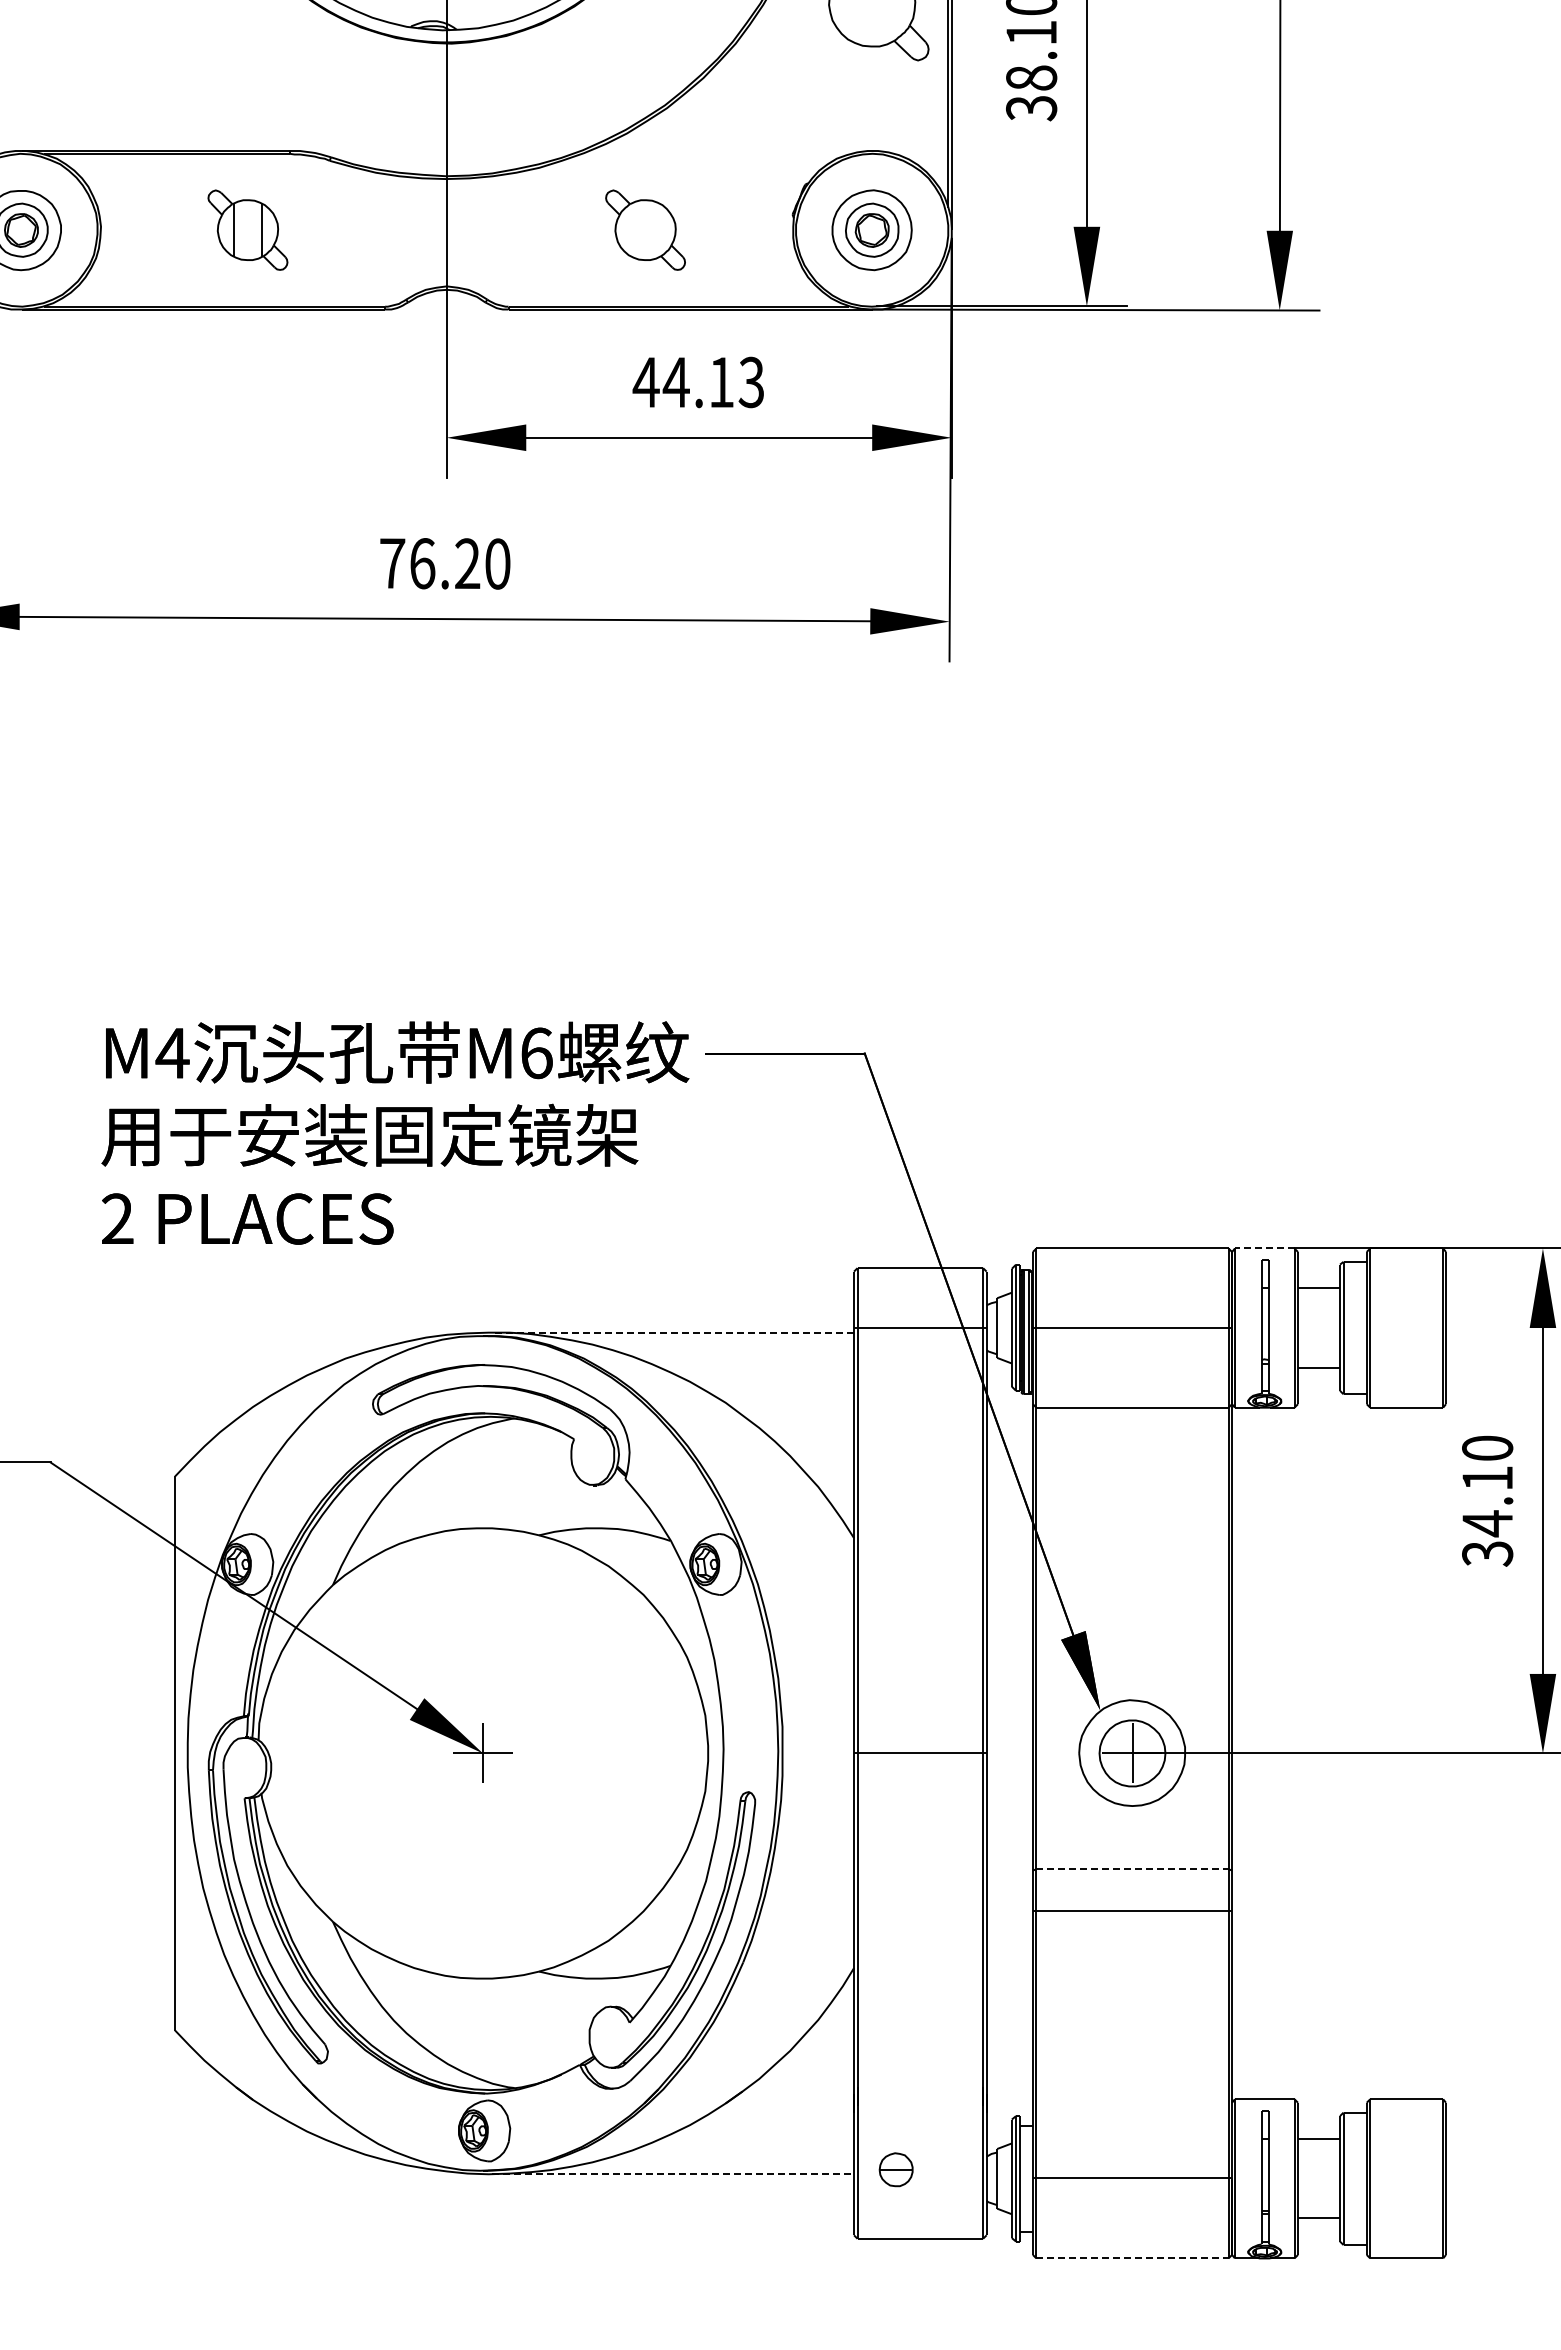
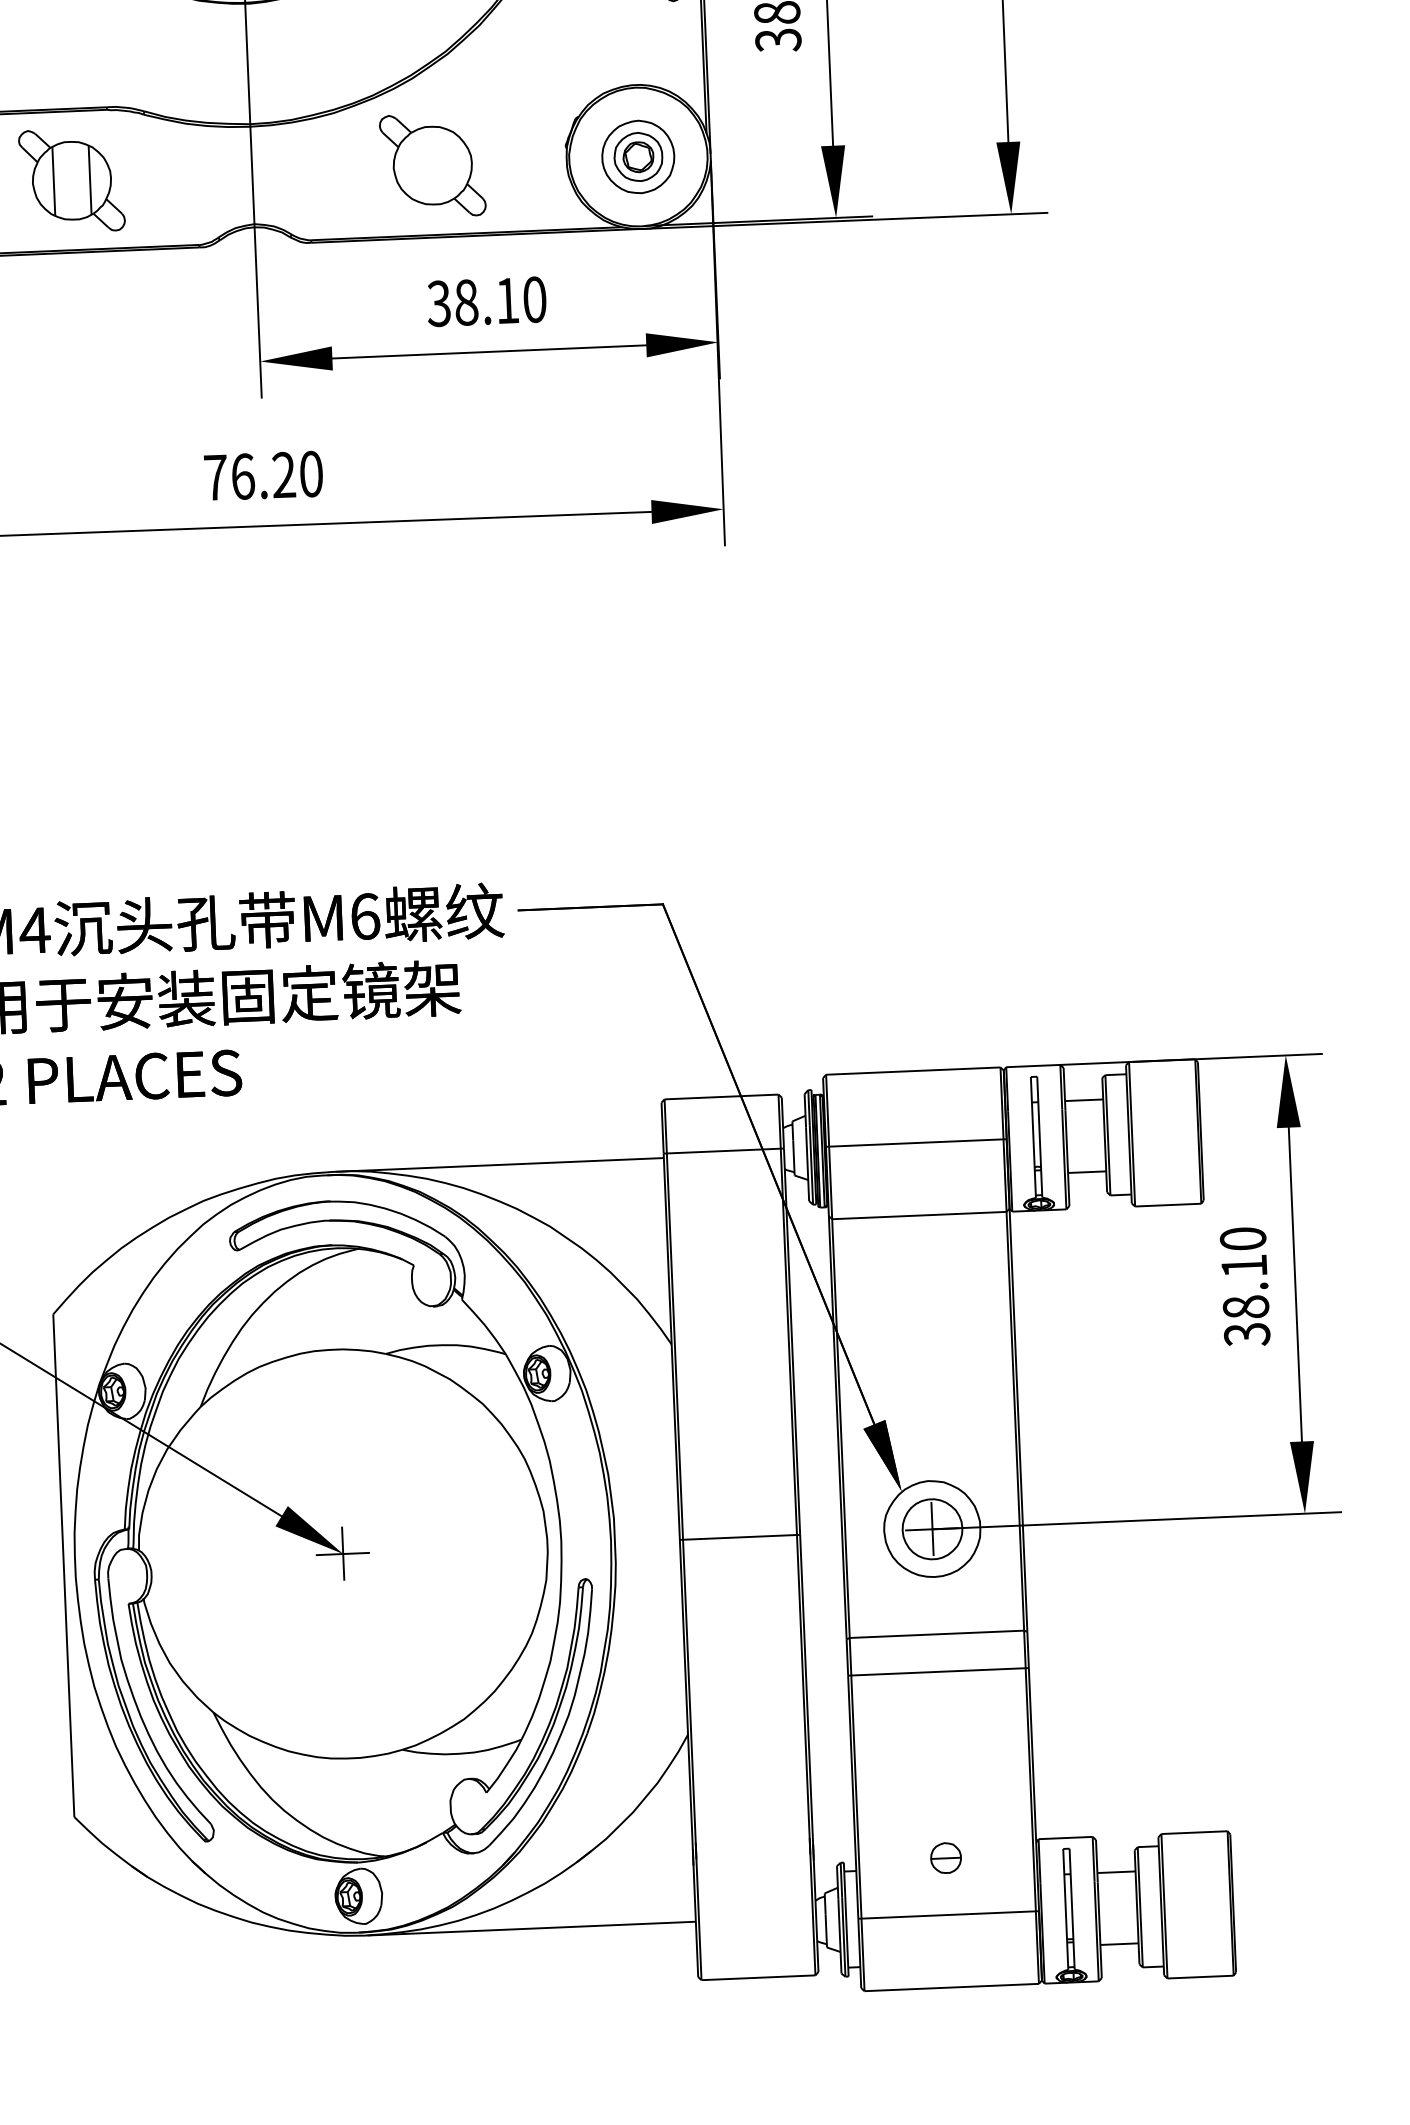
part: (247, 229) -> (71, 180), size x1.43
part: (645, 229) -> (432, 164), size x1.43
text: (698, 382) -> (486, 301), 44.13 -> 38.10
line: (1264, 1248) -> (1033, 1066), dashed -> solid
line: (673, 1332) -> (500, 1164), dashed -> solid
text: (1487, 1523) -> (1245, 1307), 34.10 -> 38.10
line: (1132, 1869) -> (936, 1634), dashed -> solid
part: (895, 2169) -> (945, 1857), moved
line: (673, 2174) -> (532, 1928), dashed -> solid
line: (1132, 2258) -> (951, 1987), dashed -> solid

